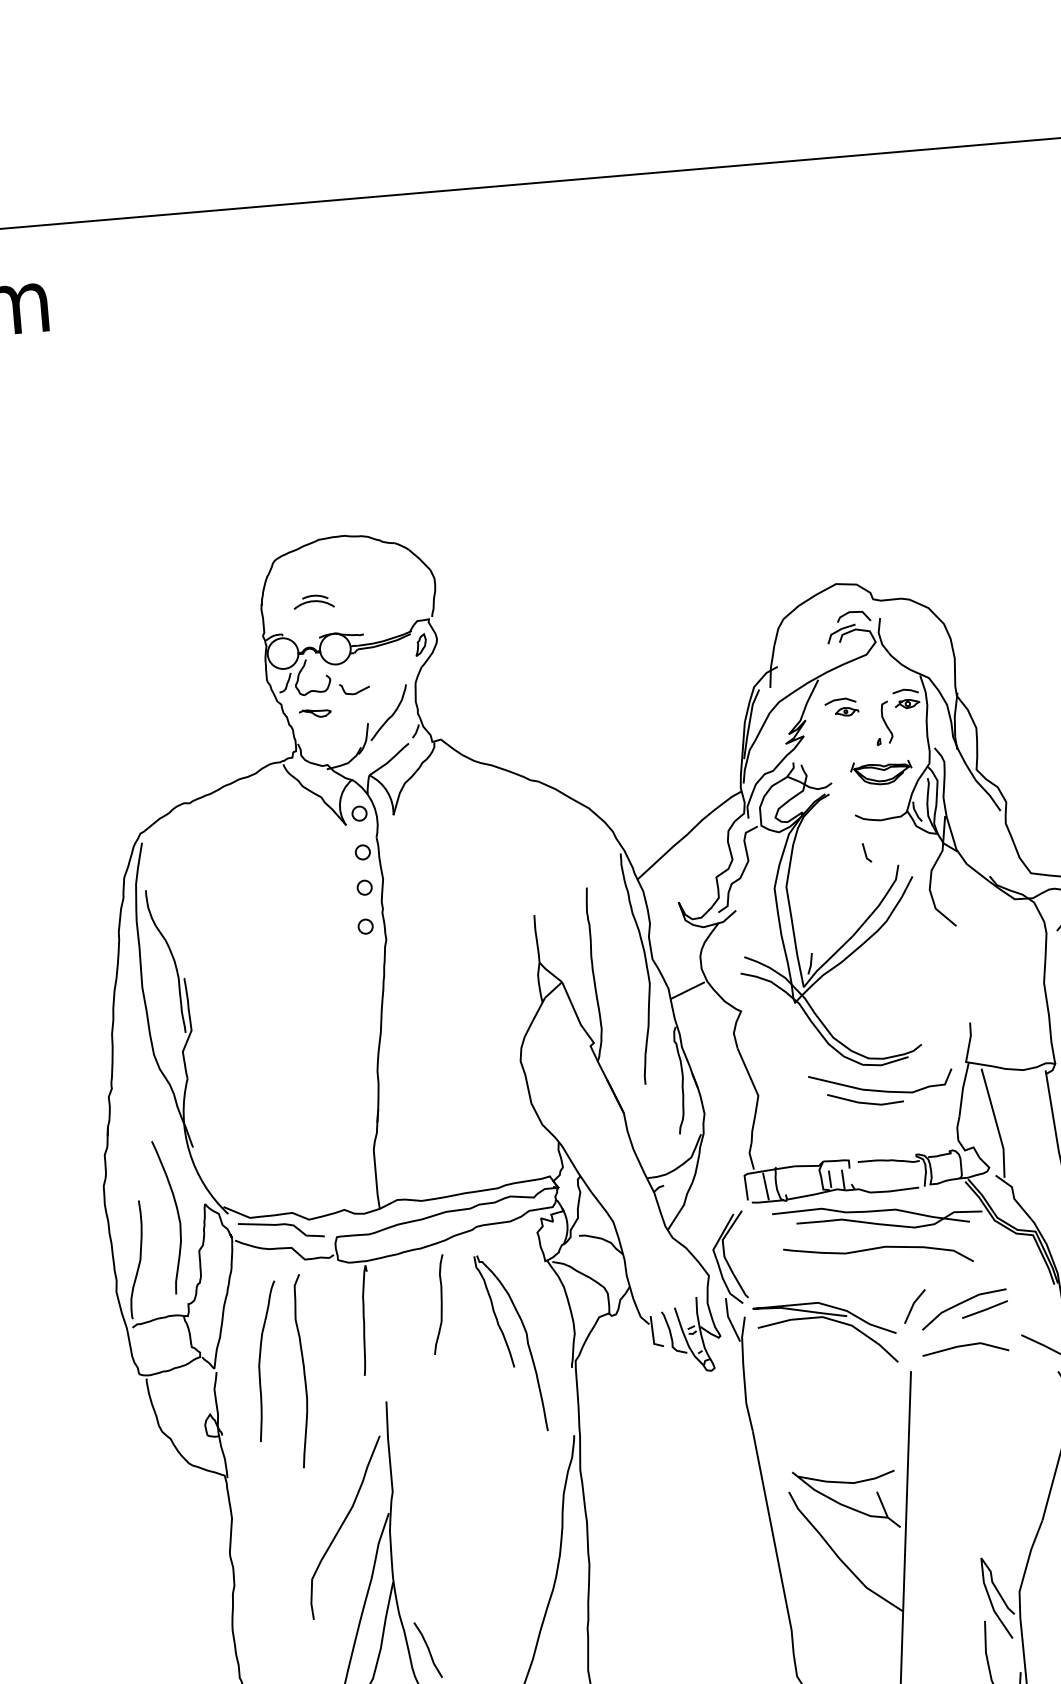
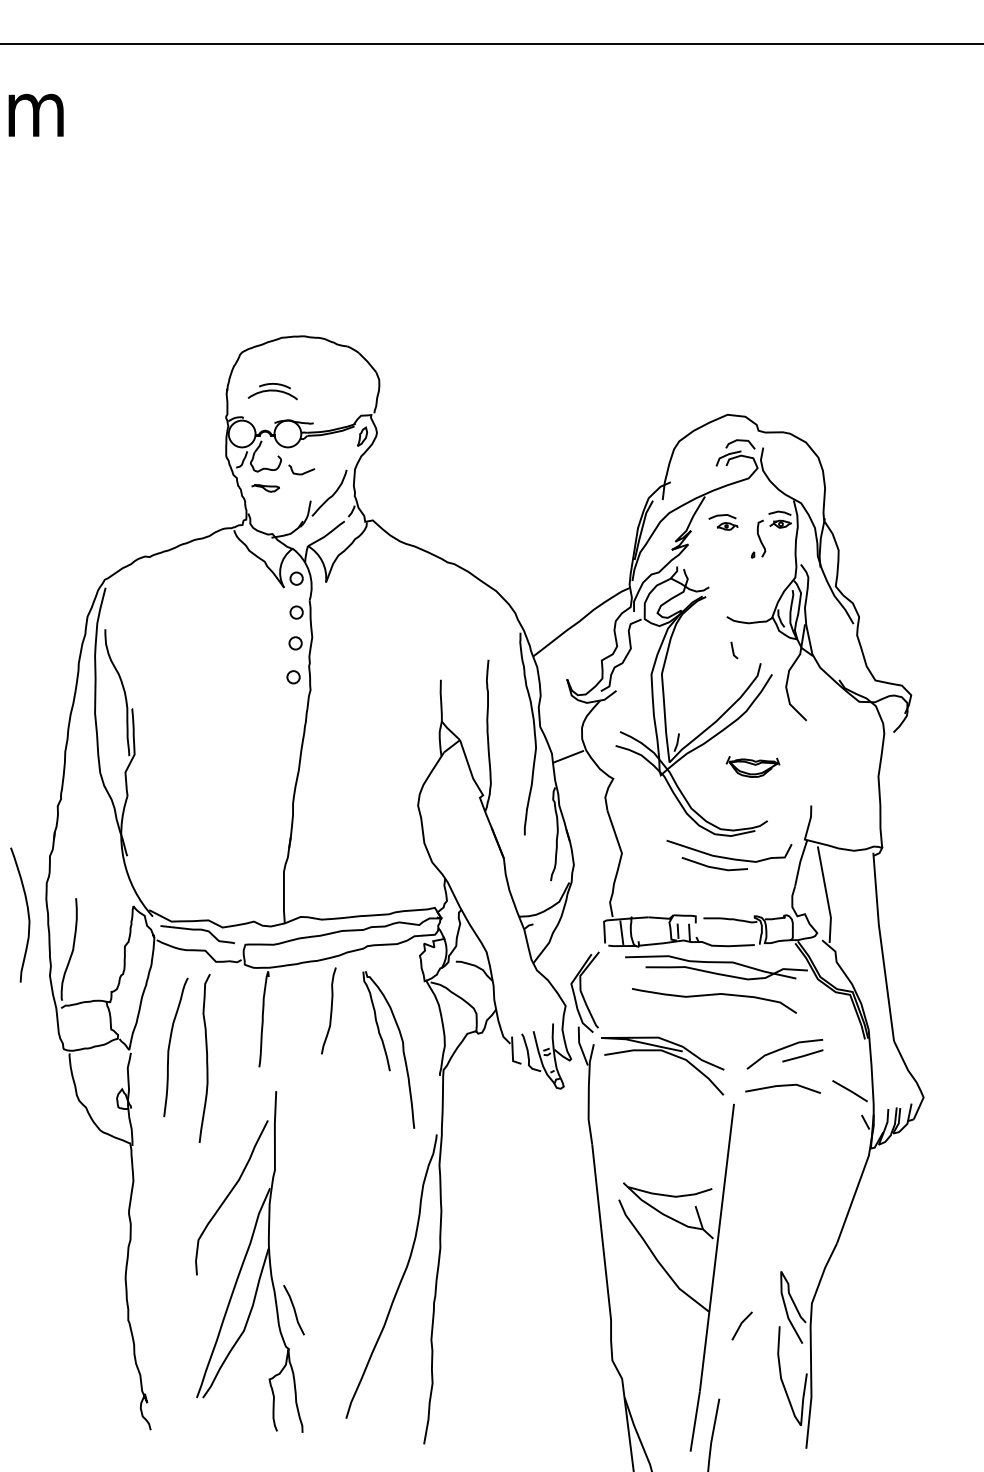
part: (313, 602) -> (272, 391), size x1.4
part: (880, 772) -> (752, 766), moved
curve: (177, 1215) -> (27, 914), moved
line: (914, 1305) -> (741, 1325), moved

